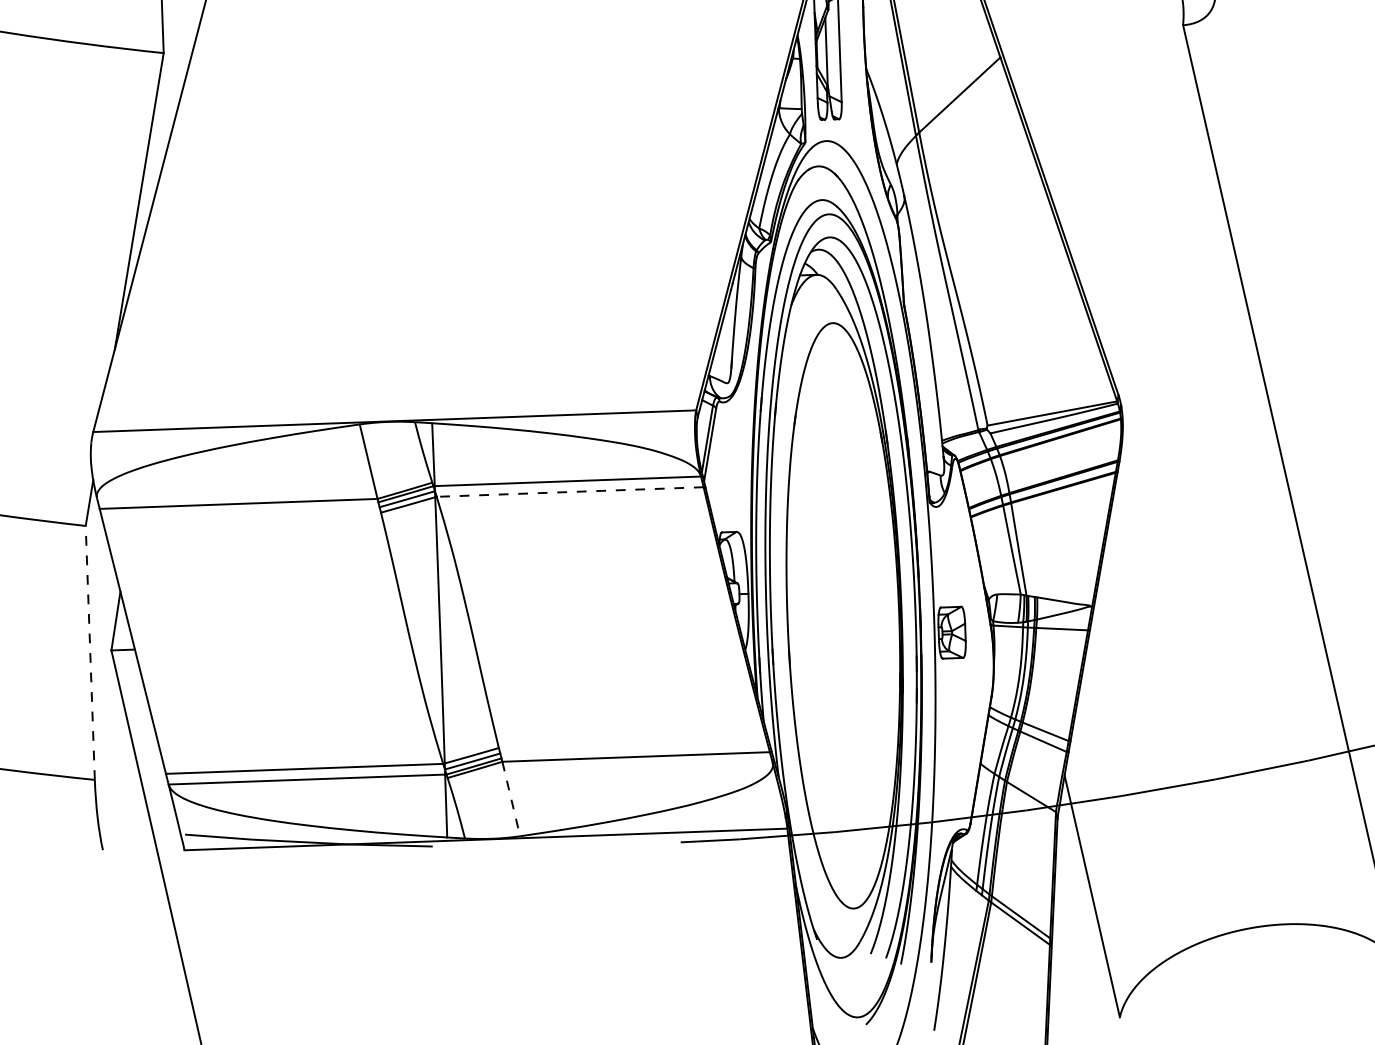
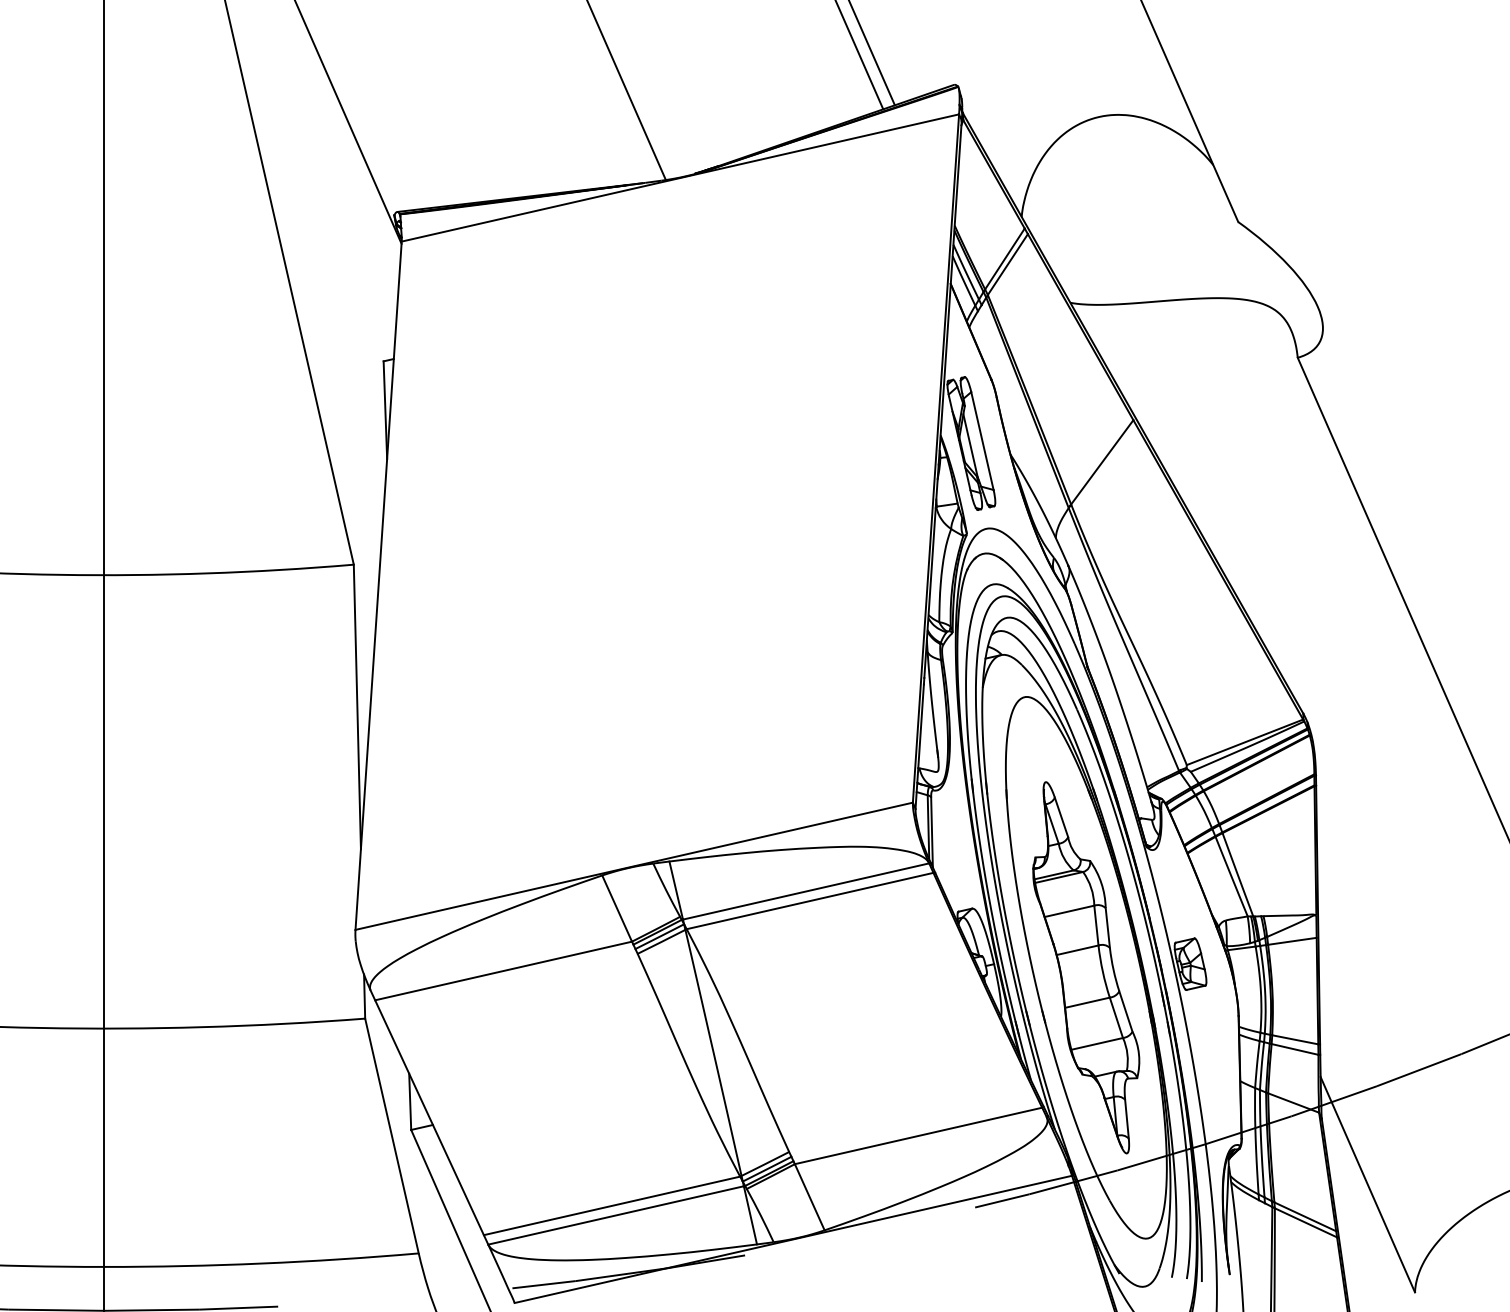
line: (570, 492) -> (810, 901), dashed -> solid
part: (843, 615) -> (1086, 967), added
line: (89, 652) -> (391, 1135), dashed -> solid
line: (510, 799) -> (809, 1197), dashed -> solid

